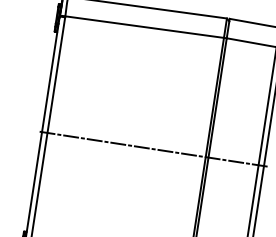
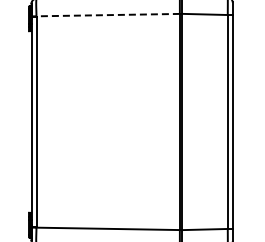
line: (144, 27) -> (108, 15), solid -> dashed
line: (153, 148) -> (132, 121), removed

